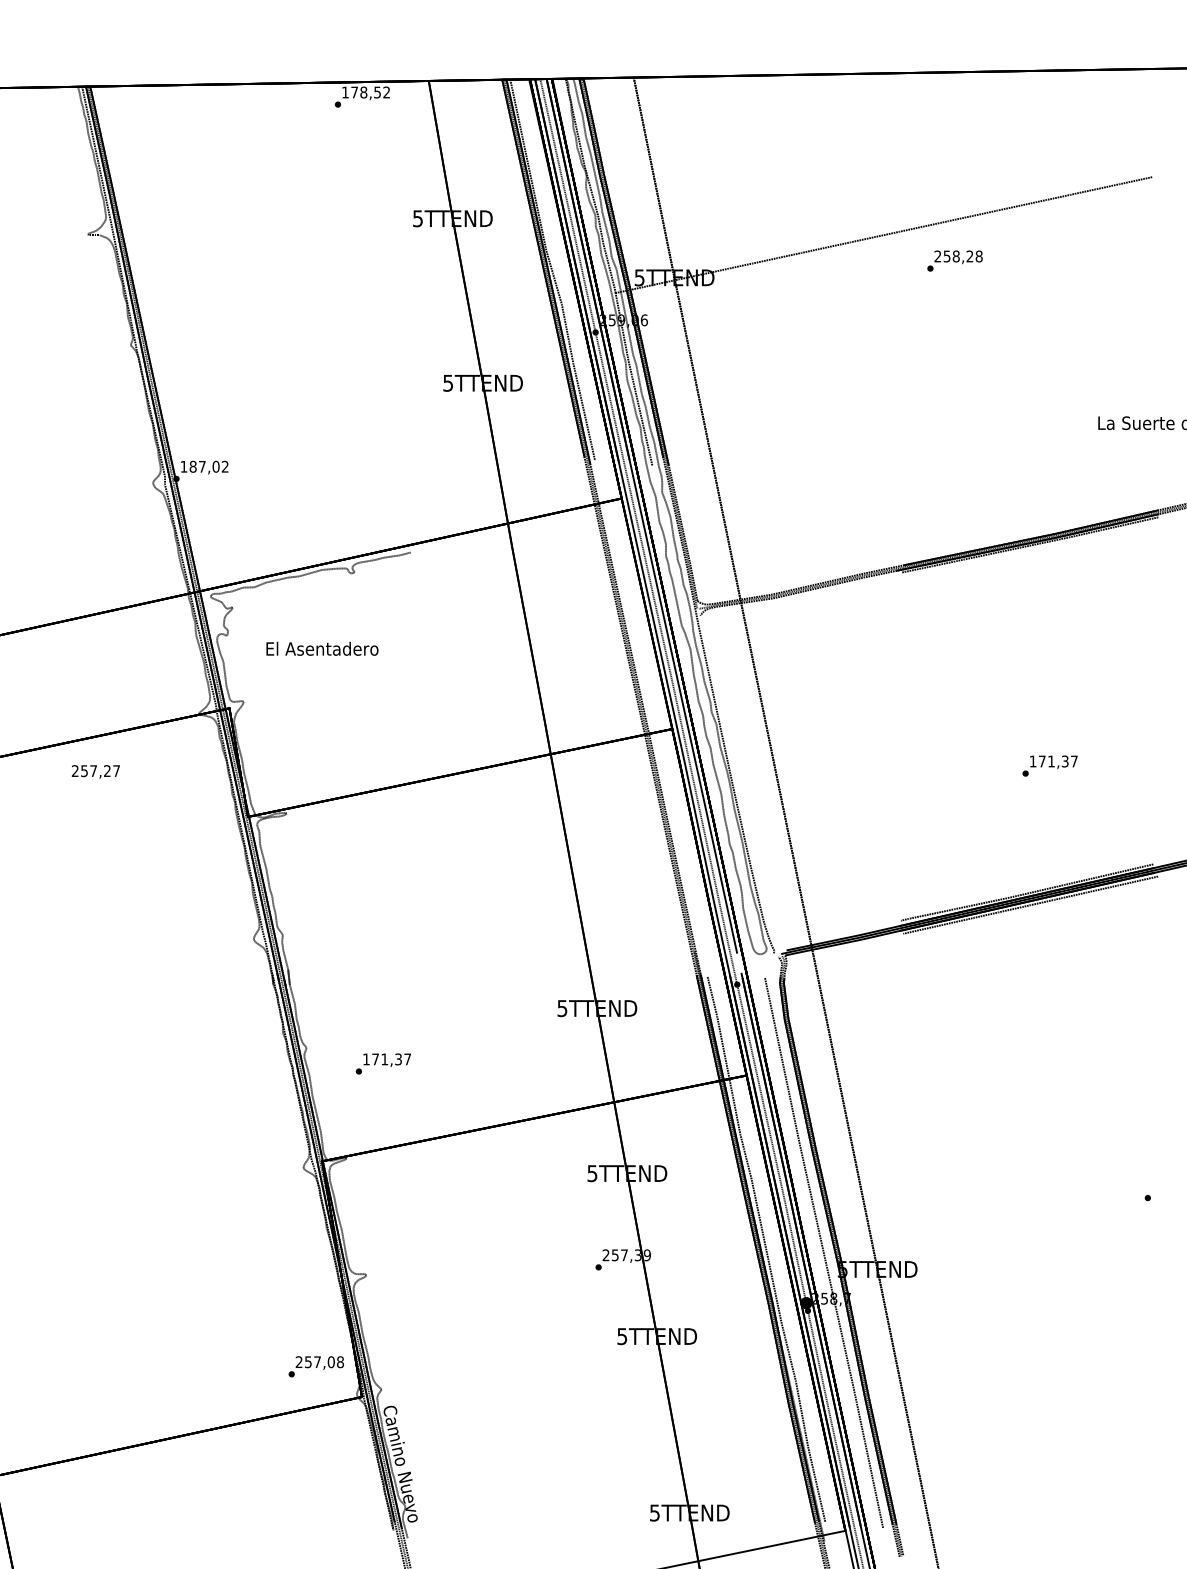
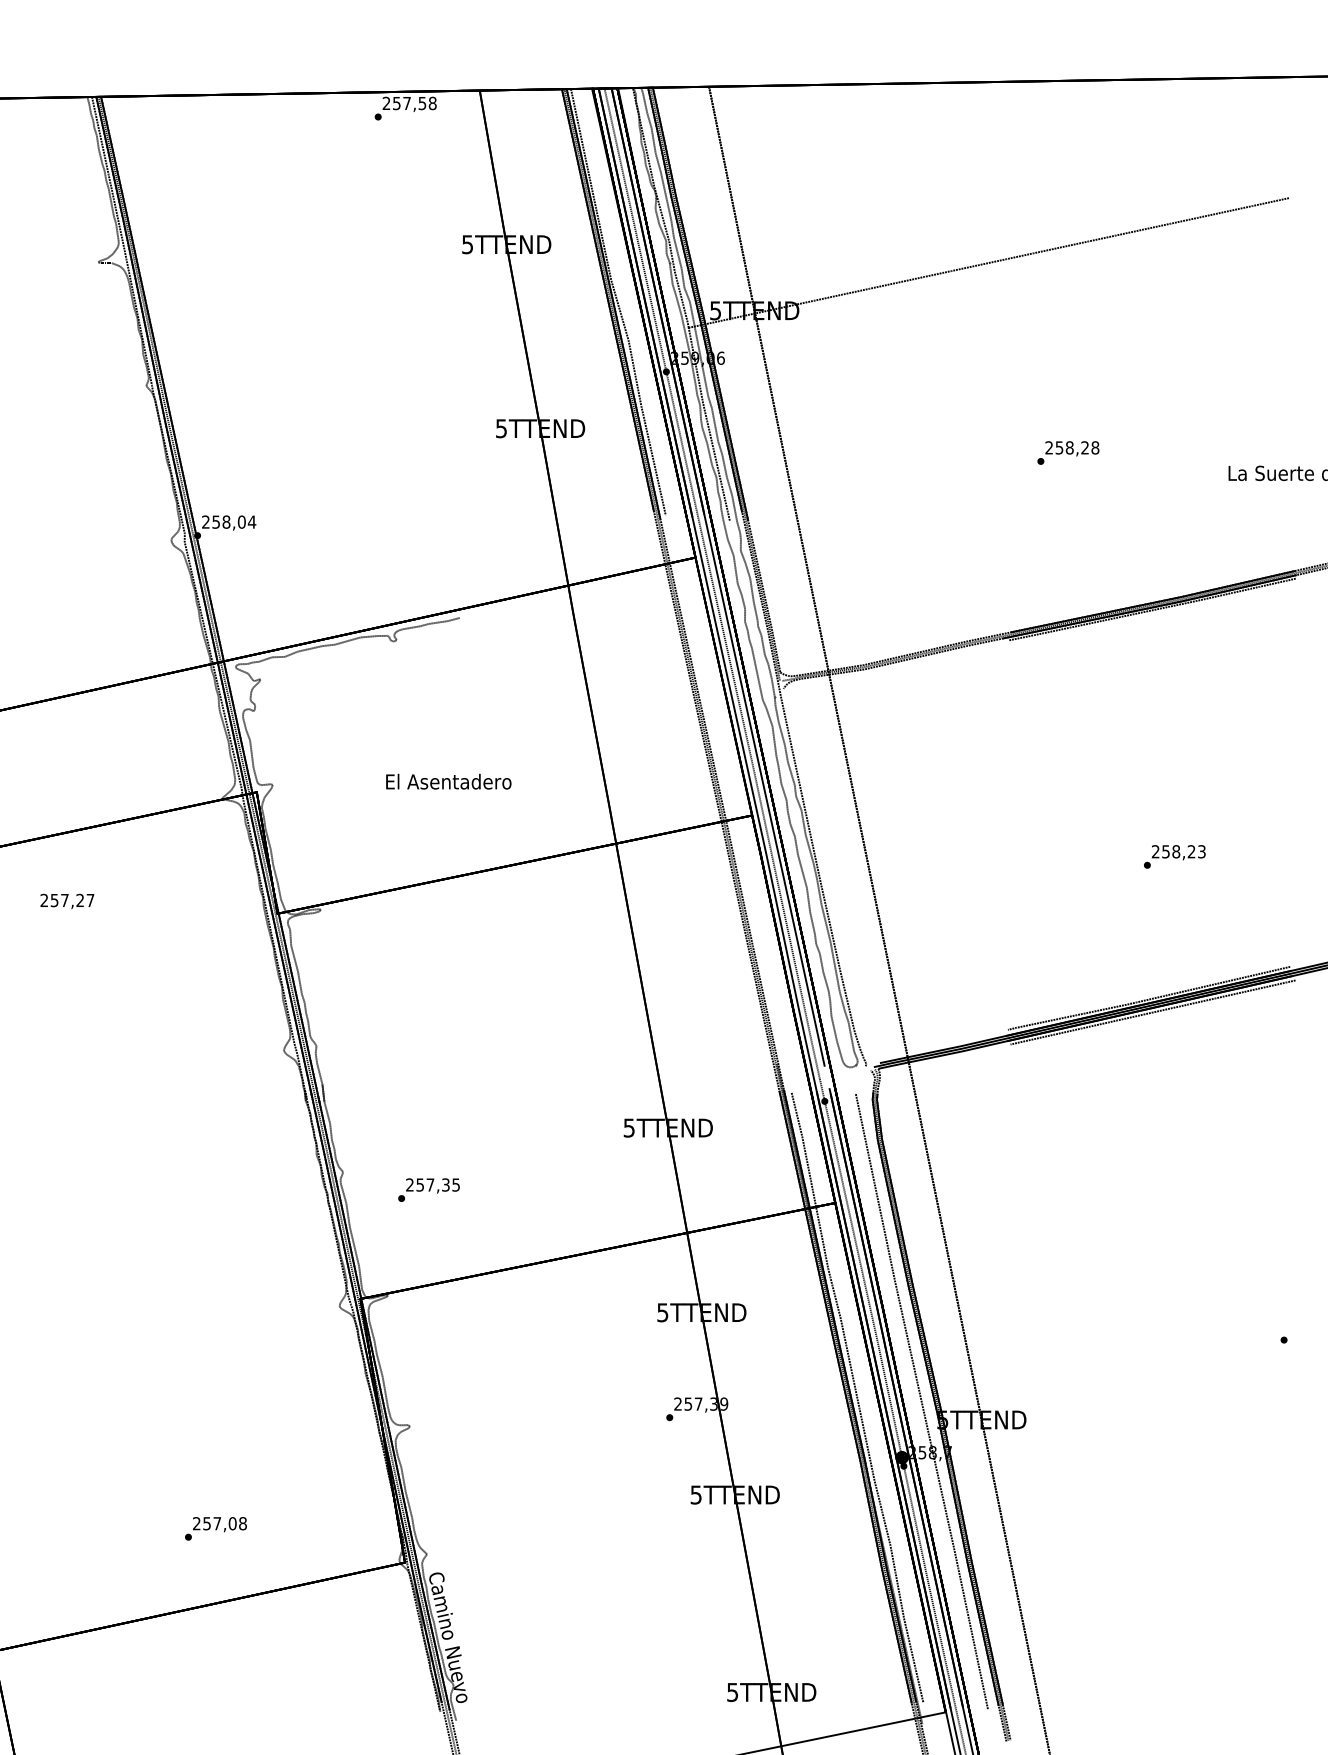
text: (365, 92) -> (409, 103), 178,52 -> 257,58
text: (955, 260) -> (1068, 452), moved
text: (205, 466) -> (229, 521), 187,02 -> 258,04
text: (322, 648) -> (448, 781), moved
text: (1053, 761) -> (1178, 851), 171,37 -> 258,23
text: (95, 771) -> (67, 900), moved
text: (386, 1058) -> (432, 1184), 171,37 -> 257,35
text: (315, 1366) -> (215, 1528), moved

